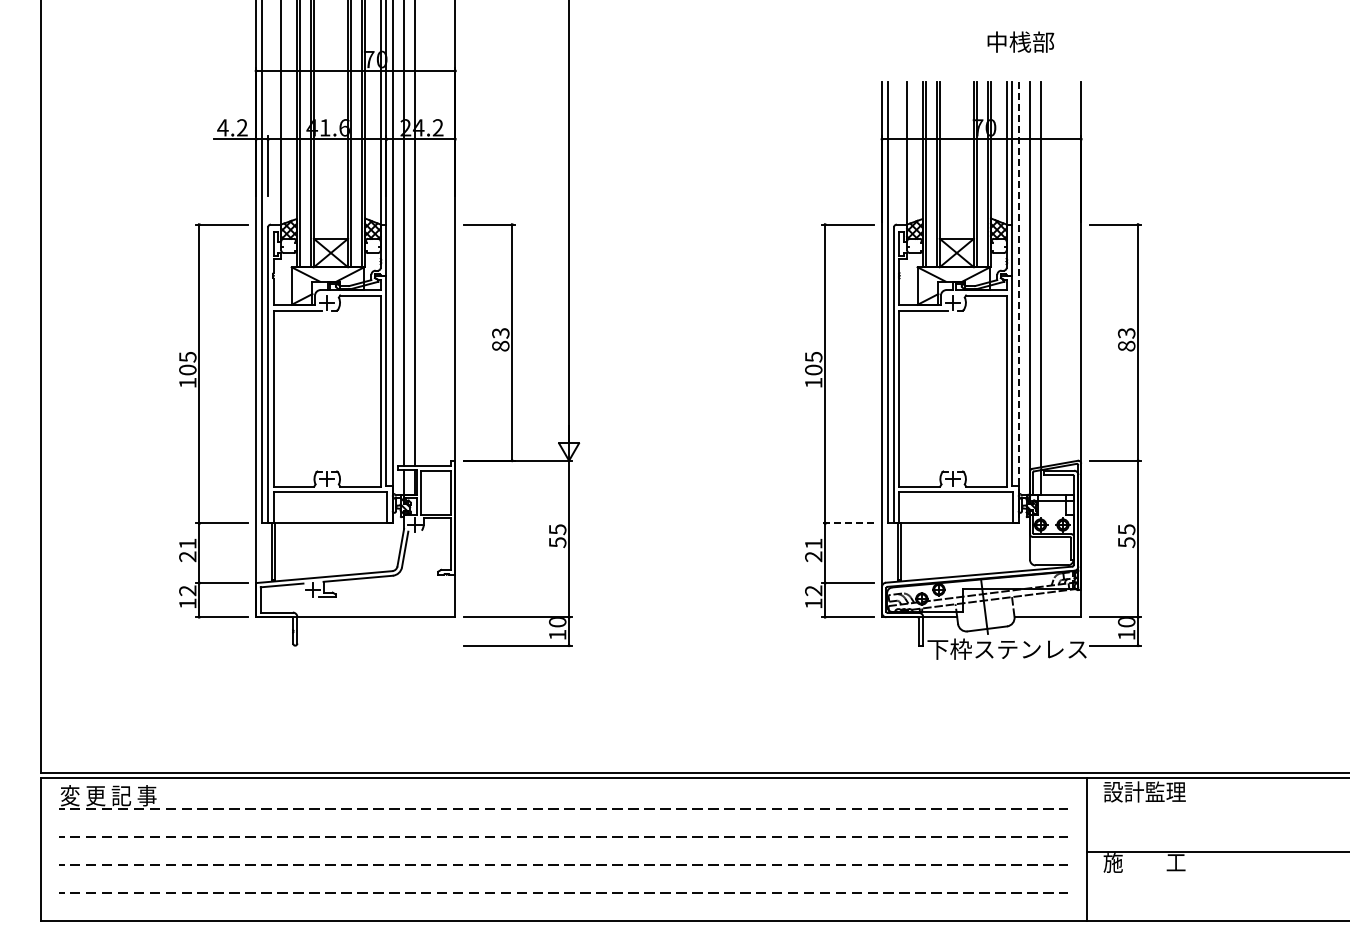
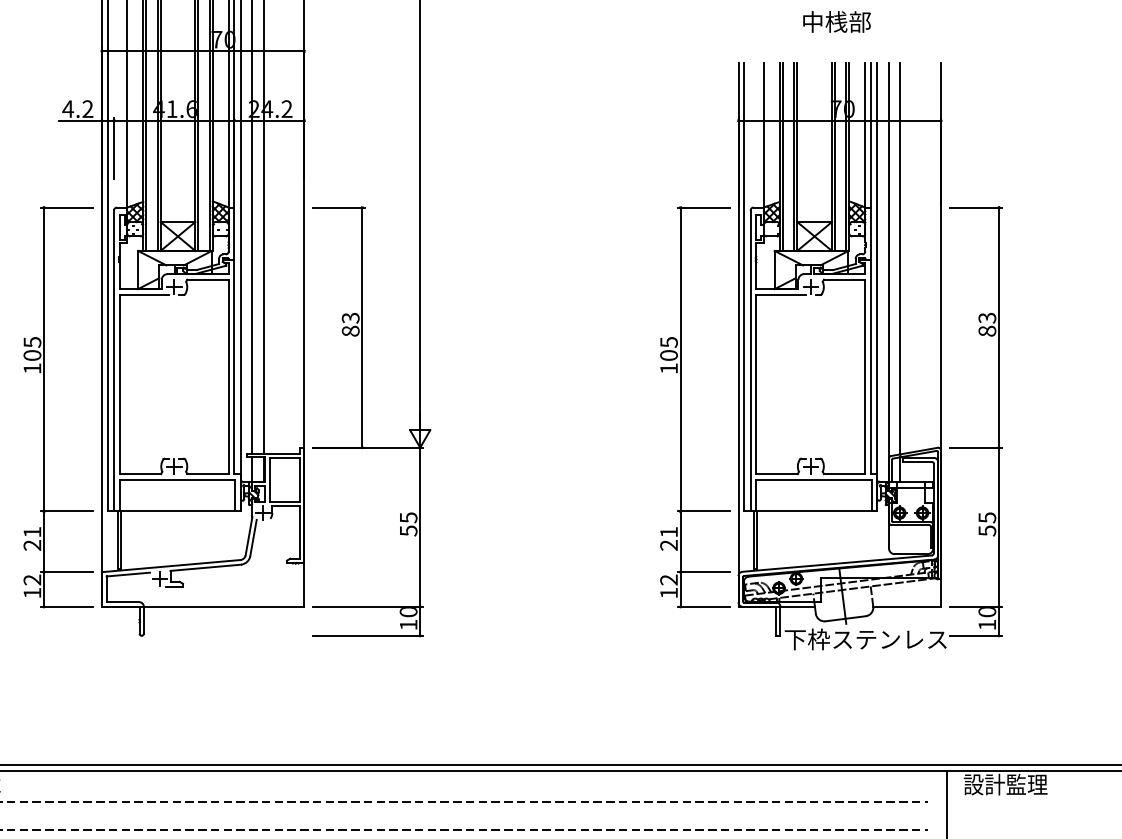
text: (1020, 41) -> (836, 21), moved
line: (1018, 303) -> (877, 287), dashed -> solid
line: (847, 523) -> (703, 511), dashed -> solid

